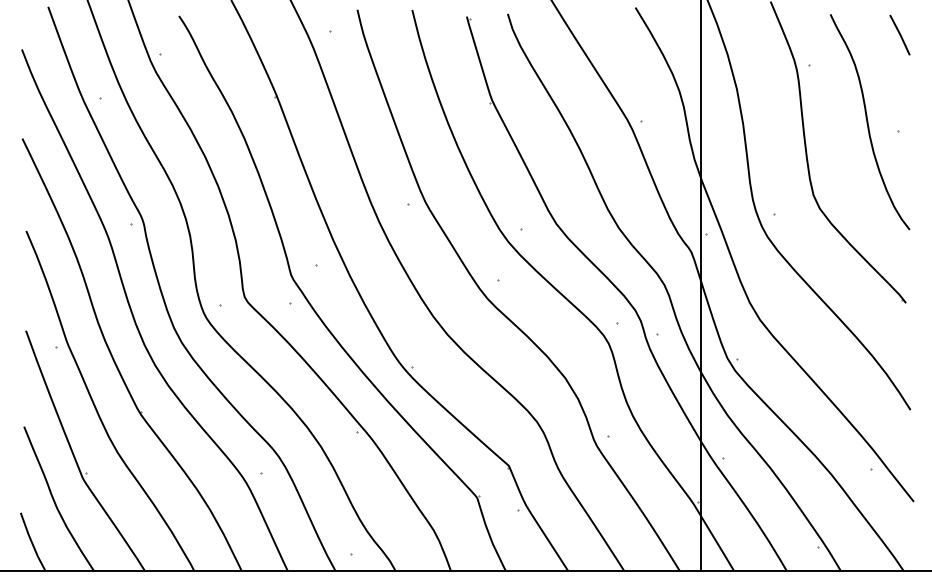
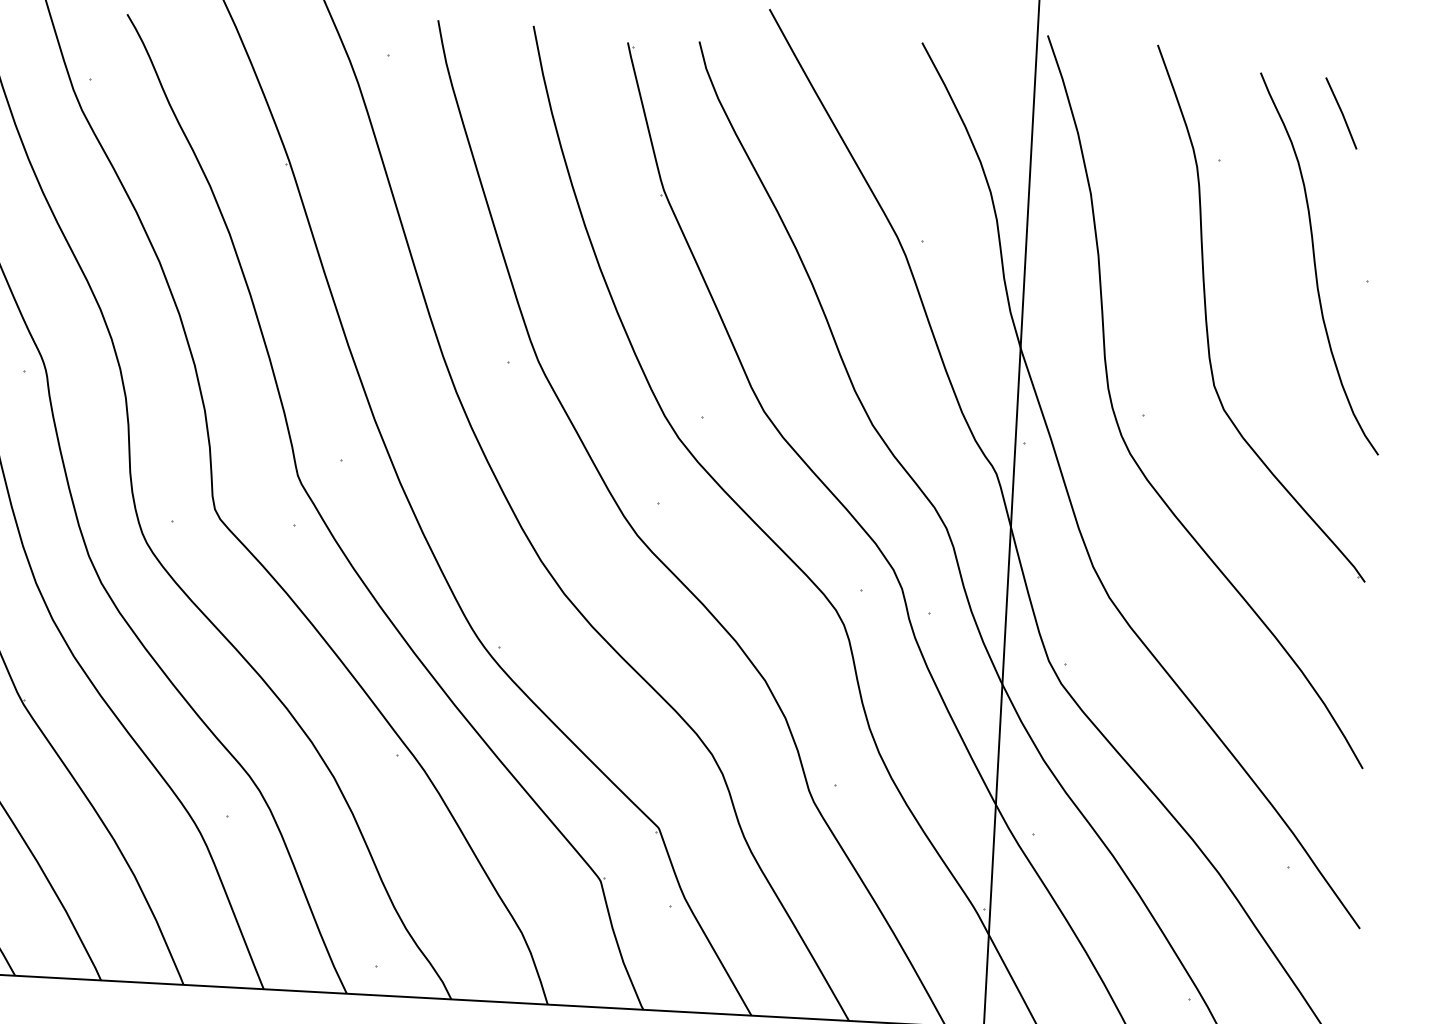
line: (899, 34) -> (1340, 112), moved

